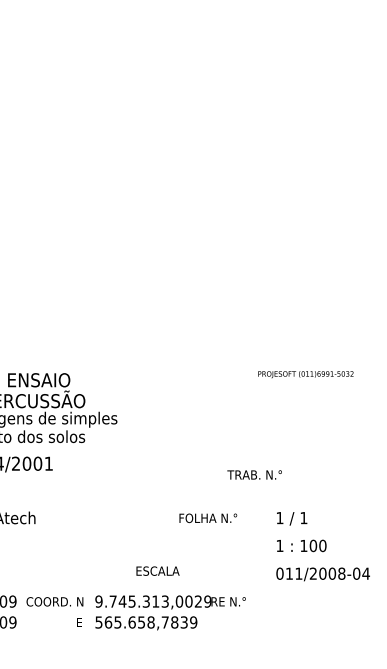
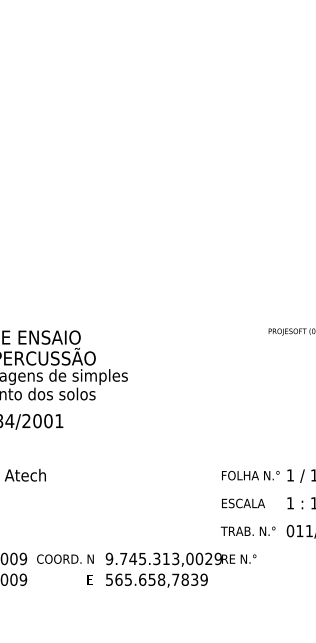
text: (254, 474) -> (247, 530), moved
text: (208, 518) -> (250, 475), moved
text: (157, 570) -> (242, 502), moved

